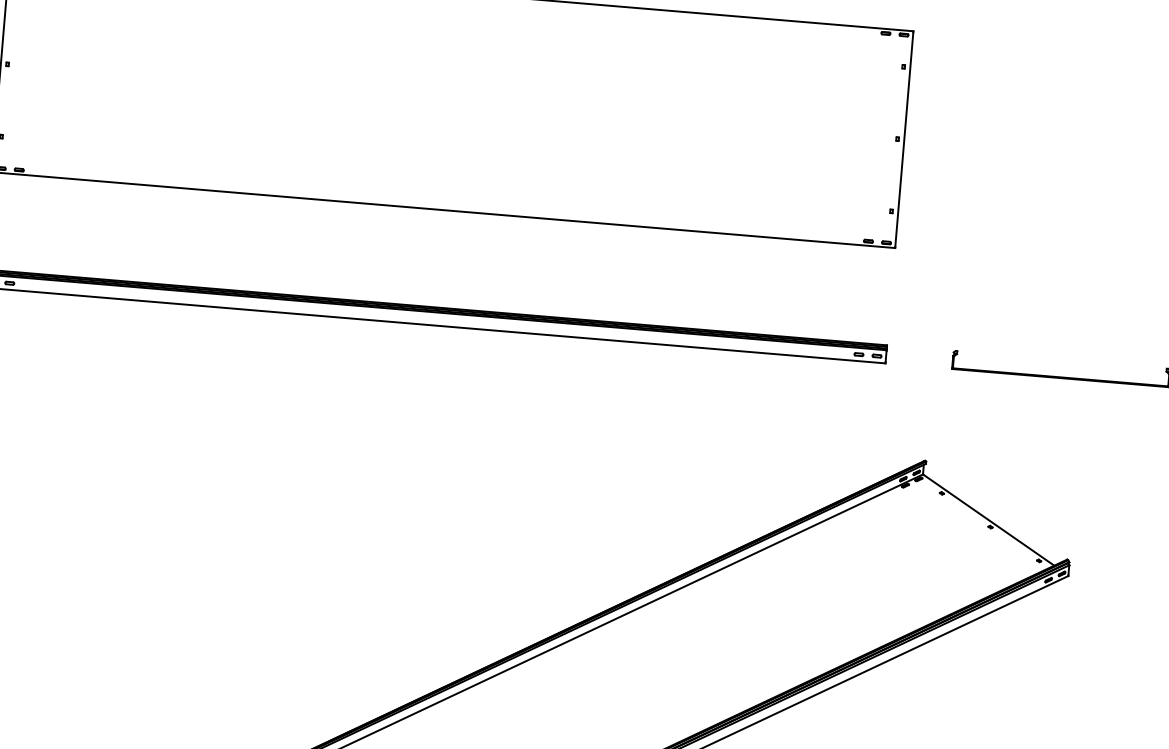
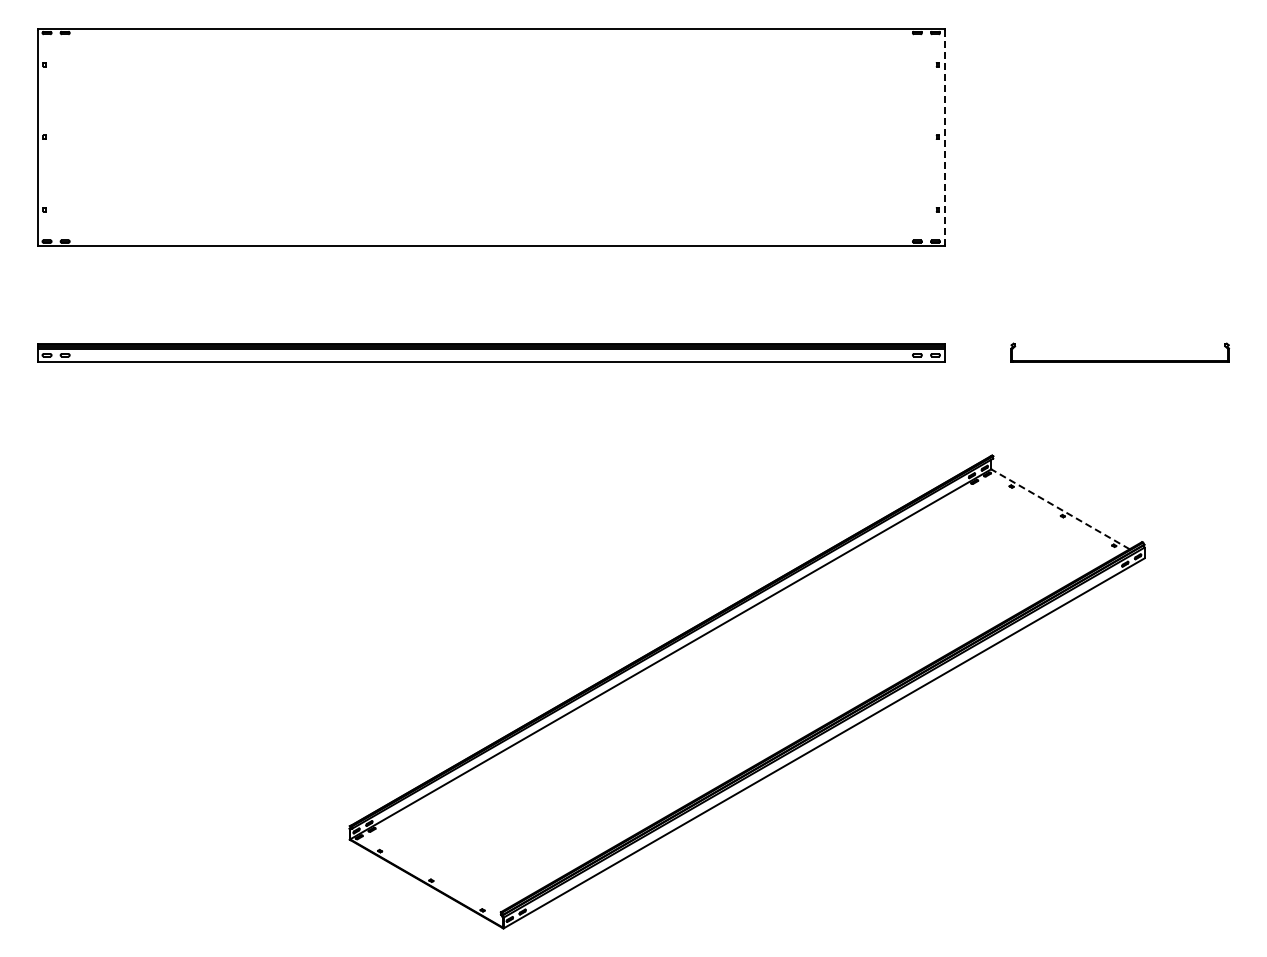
line: (904, 139) -> (944, 137), solid -> dashed
line: (988, 520) -> (1060, 509), solid -> dashed

